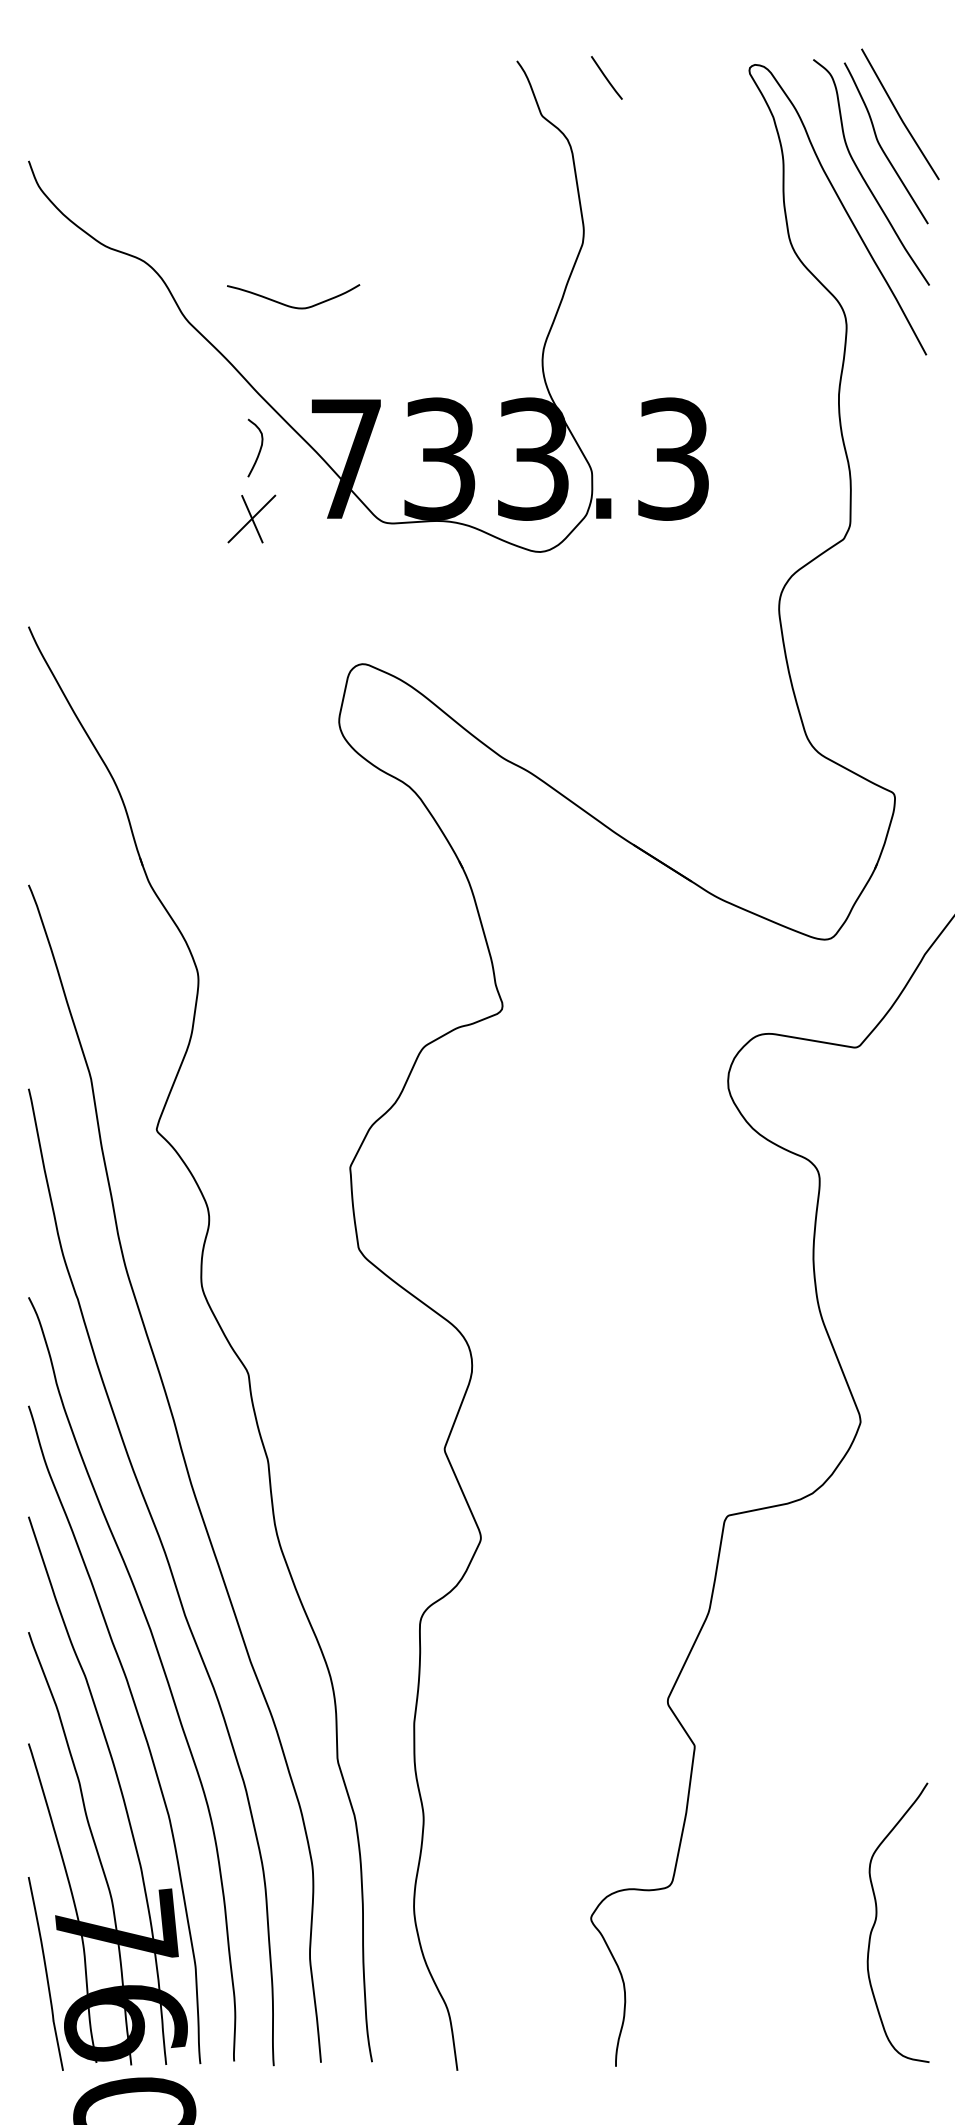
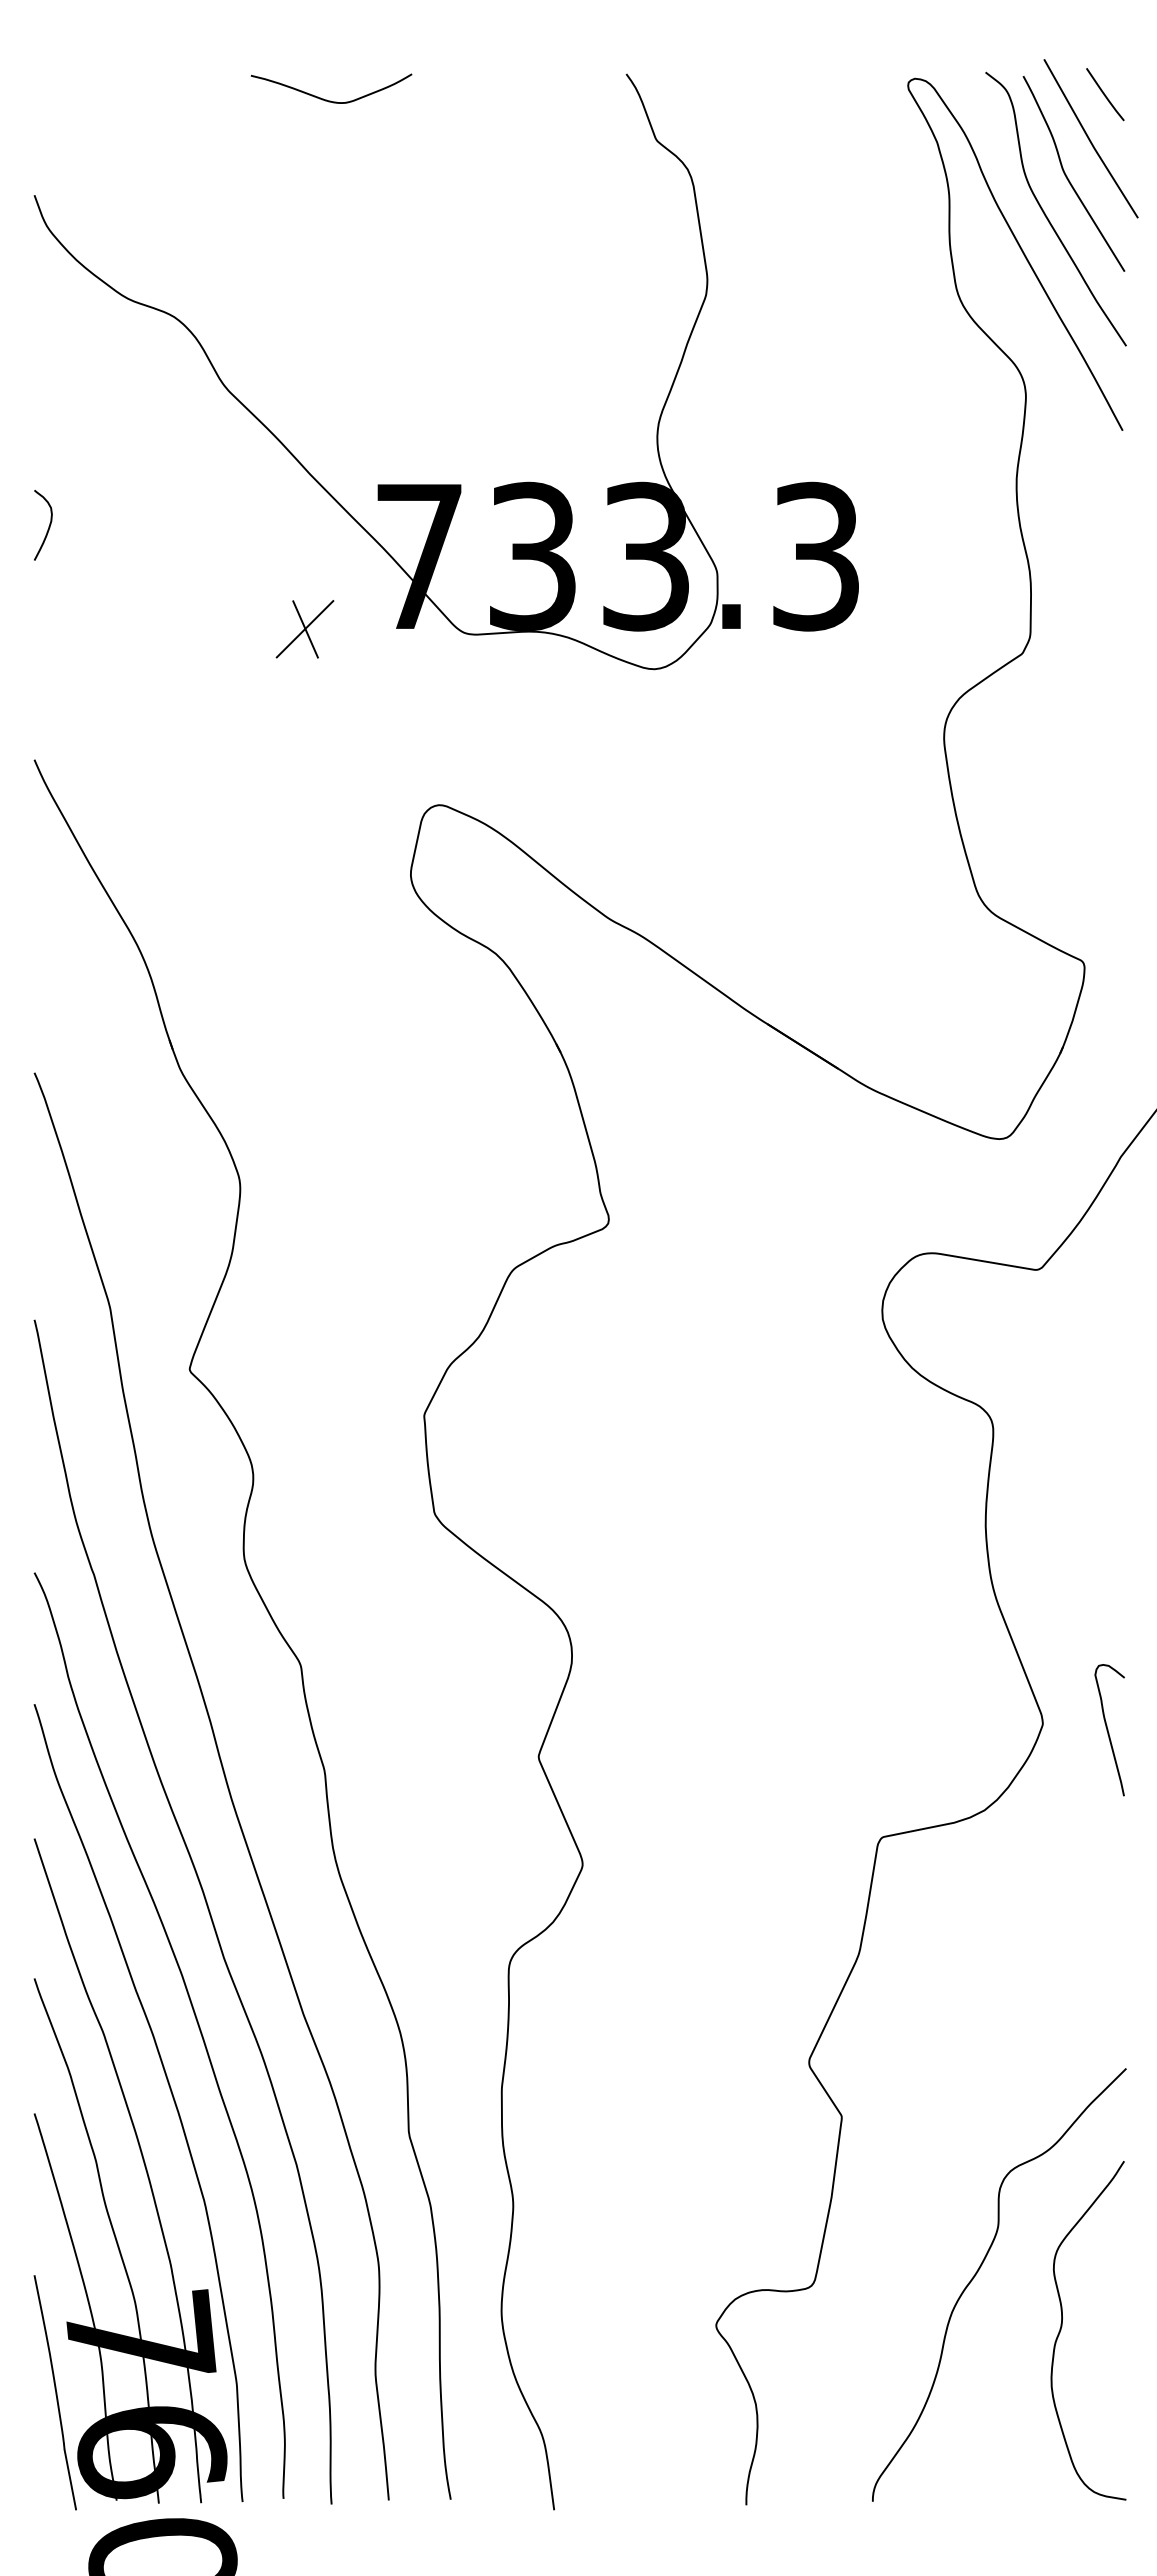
line: (607, 77) -> (1105, 94), moved
curve: (292, 306) -> (330, 100), moved
curve: (259, 449) -> (48, 526), moved
curve: (914, 1427) -> (1108, 1730), added
curve: (808, 1873) -> (979, 2270), added

